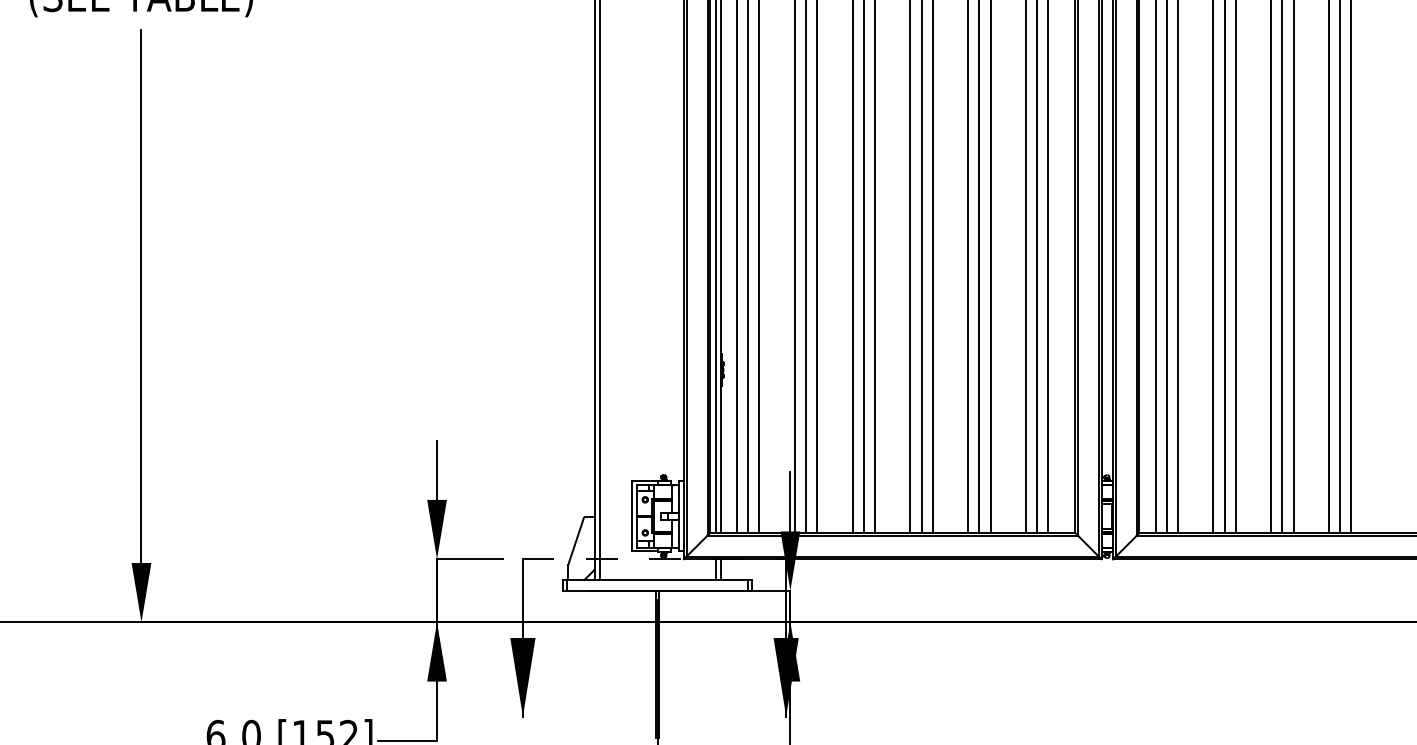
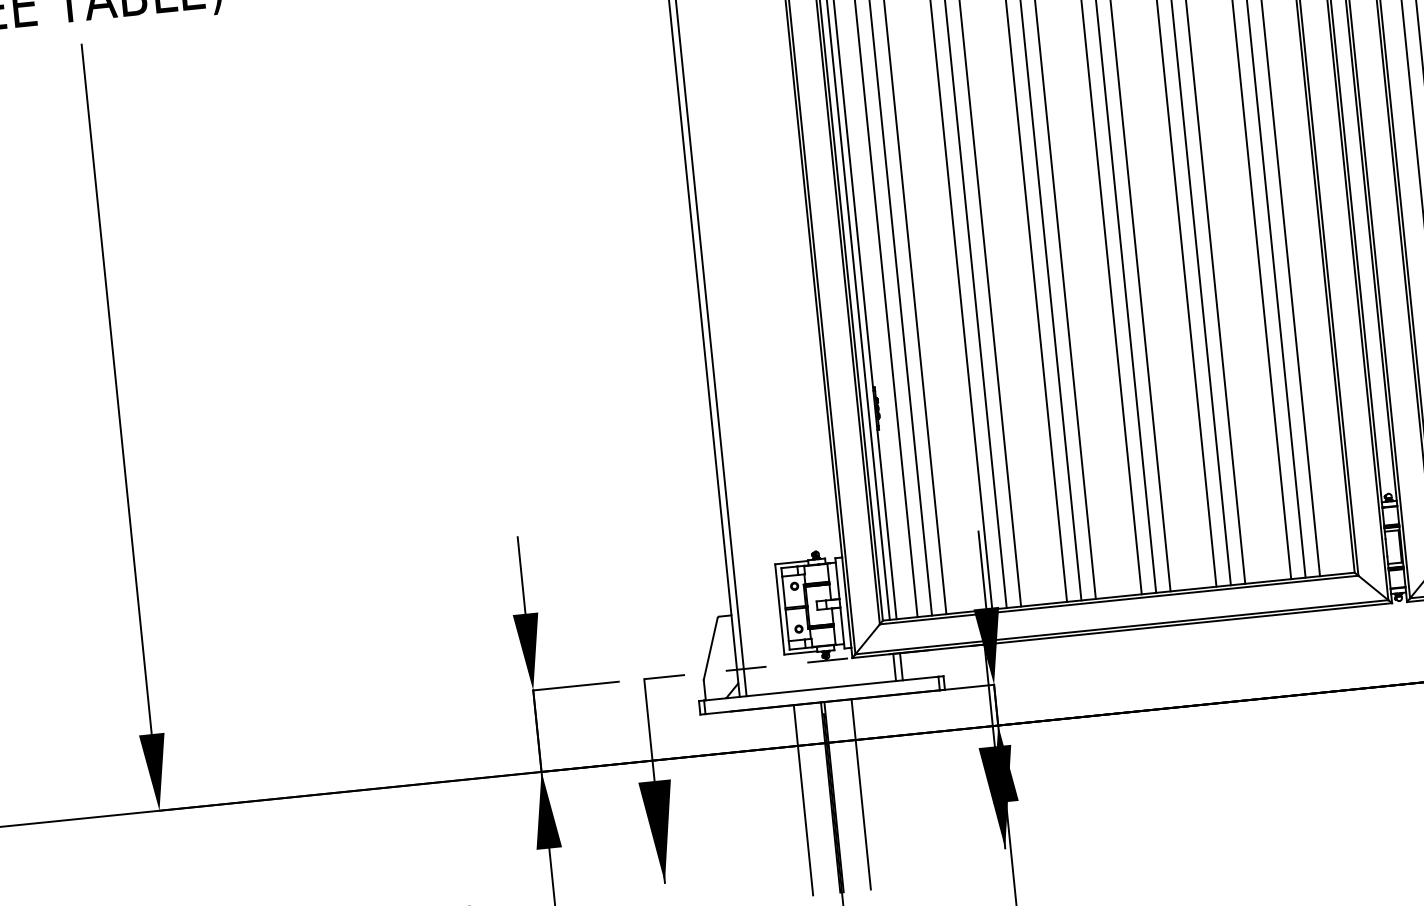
line: (635, 663) -> (803, 799), added
line: (680, 663) -> (861, 793), added

